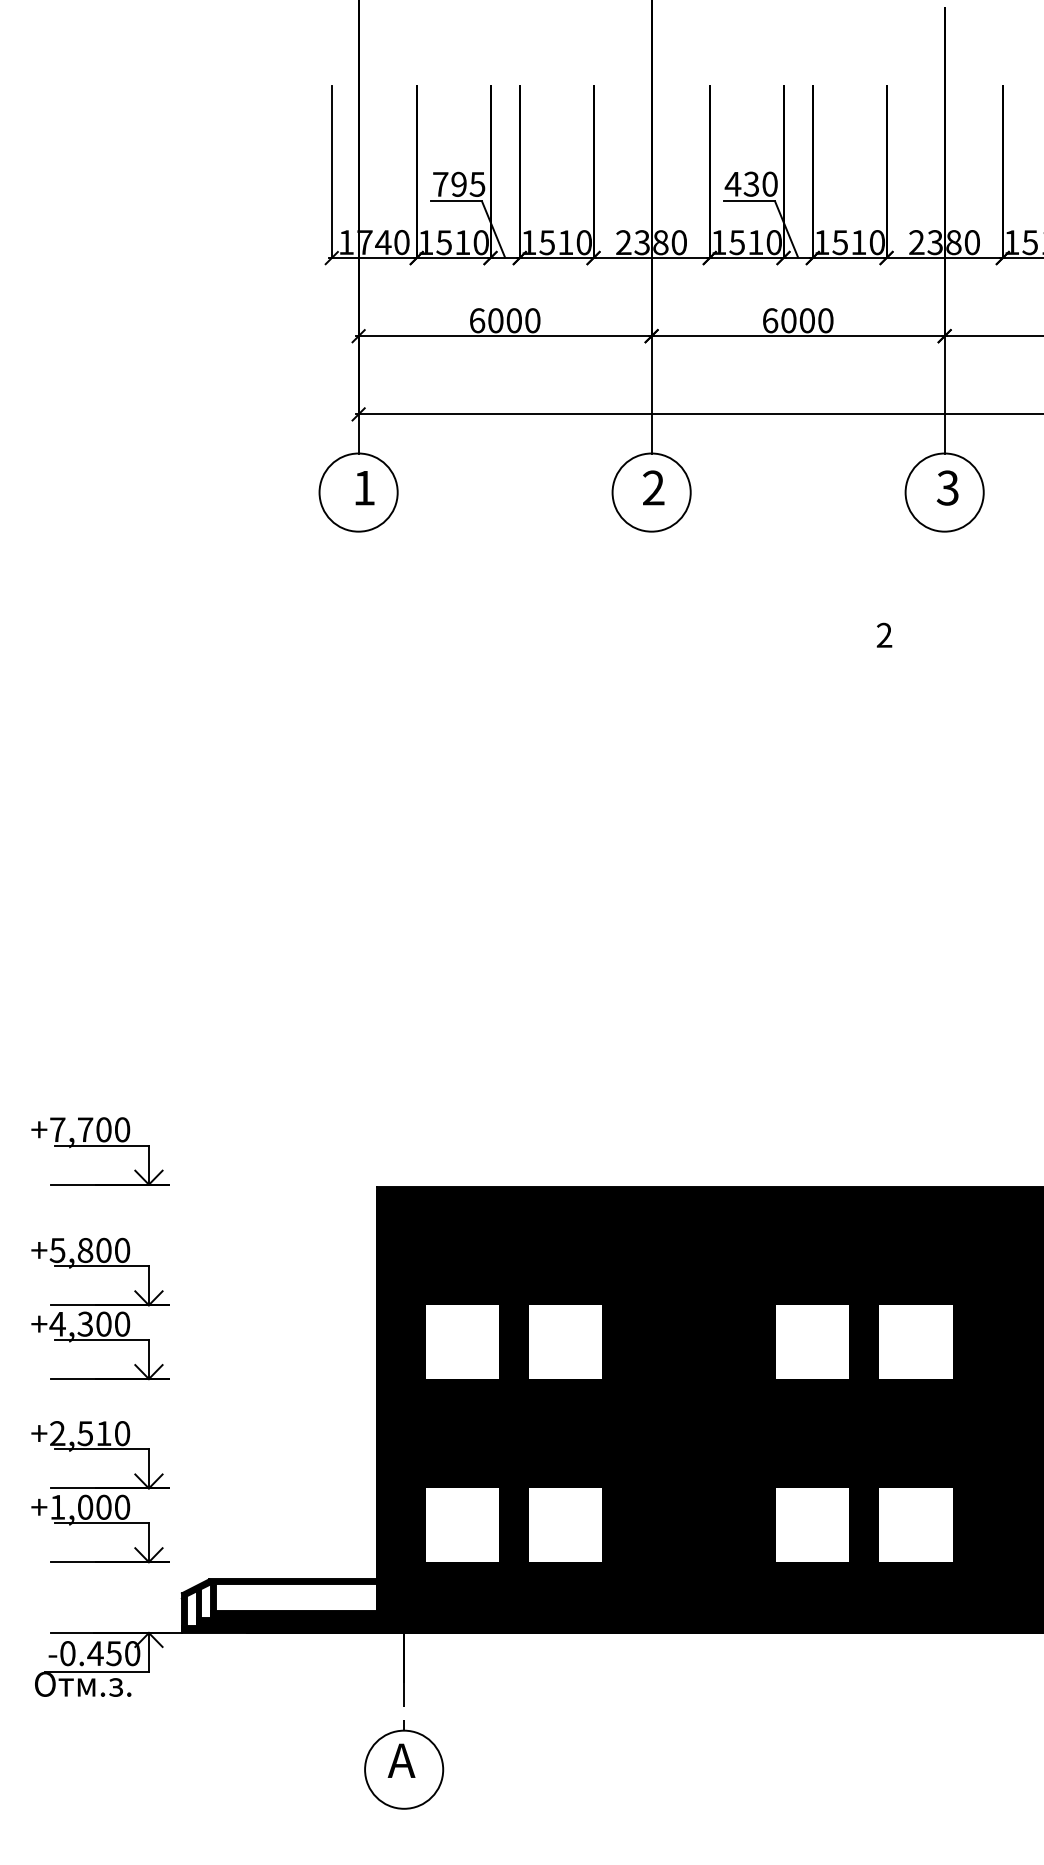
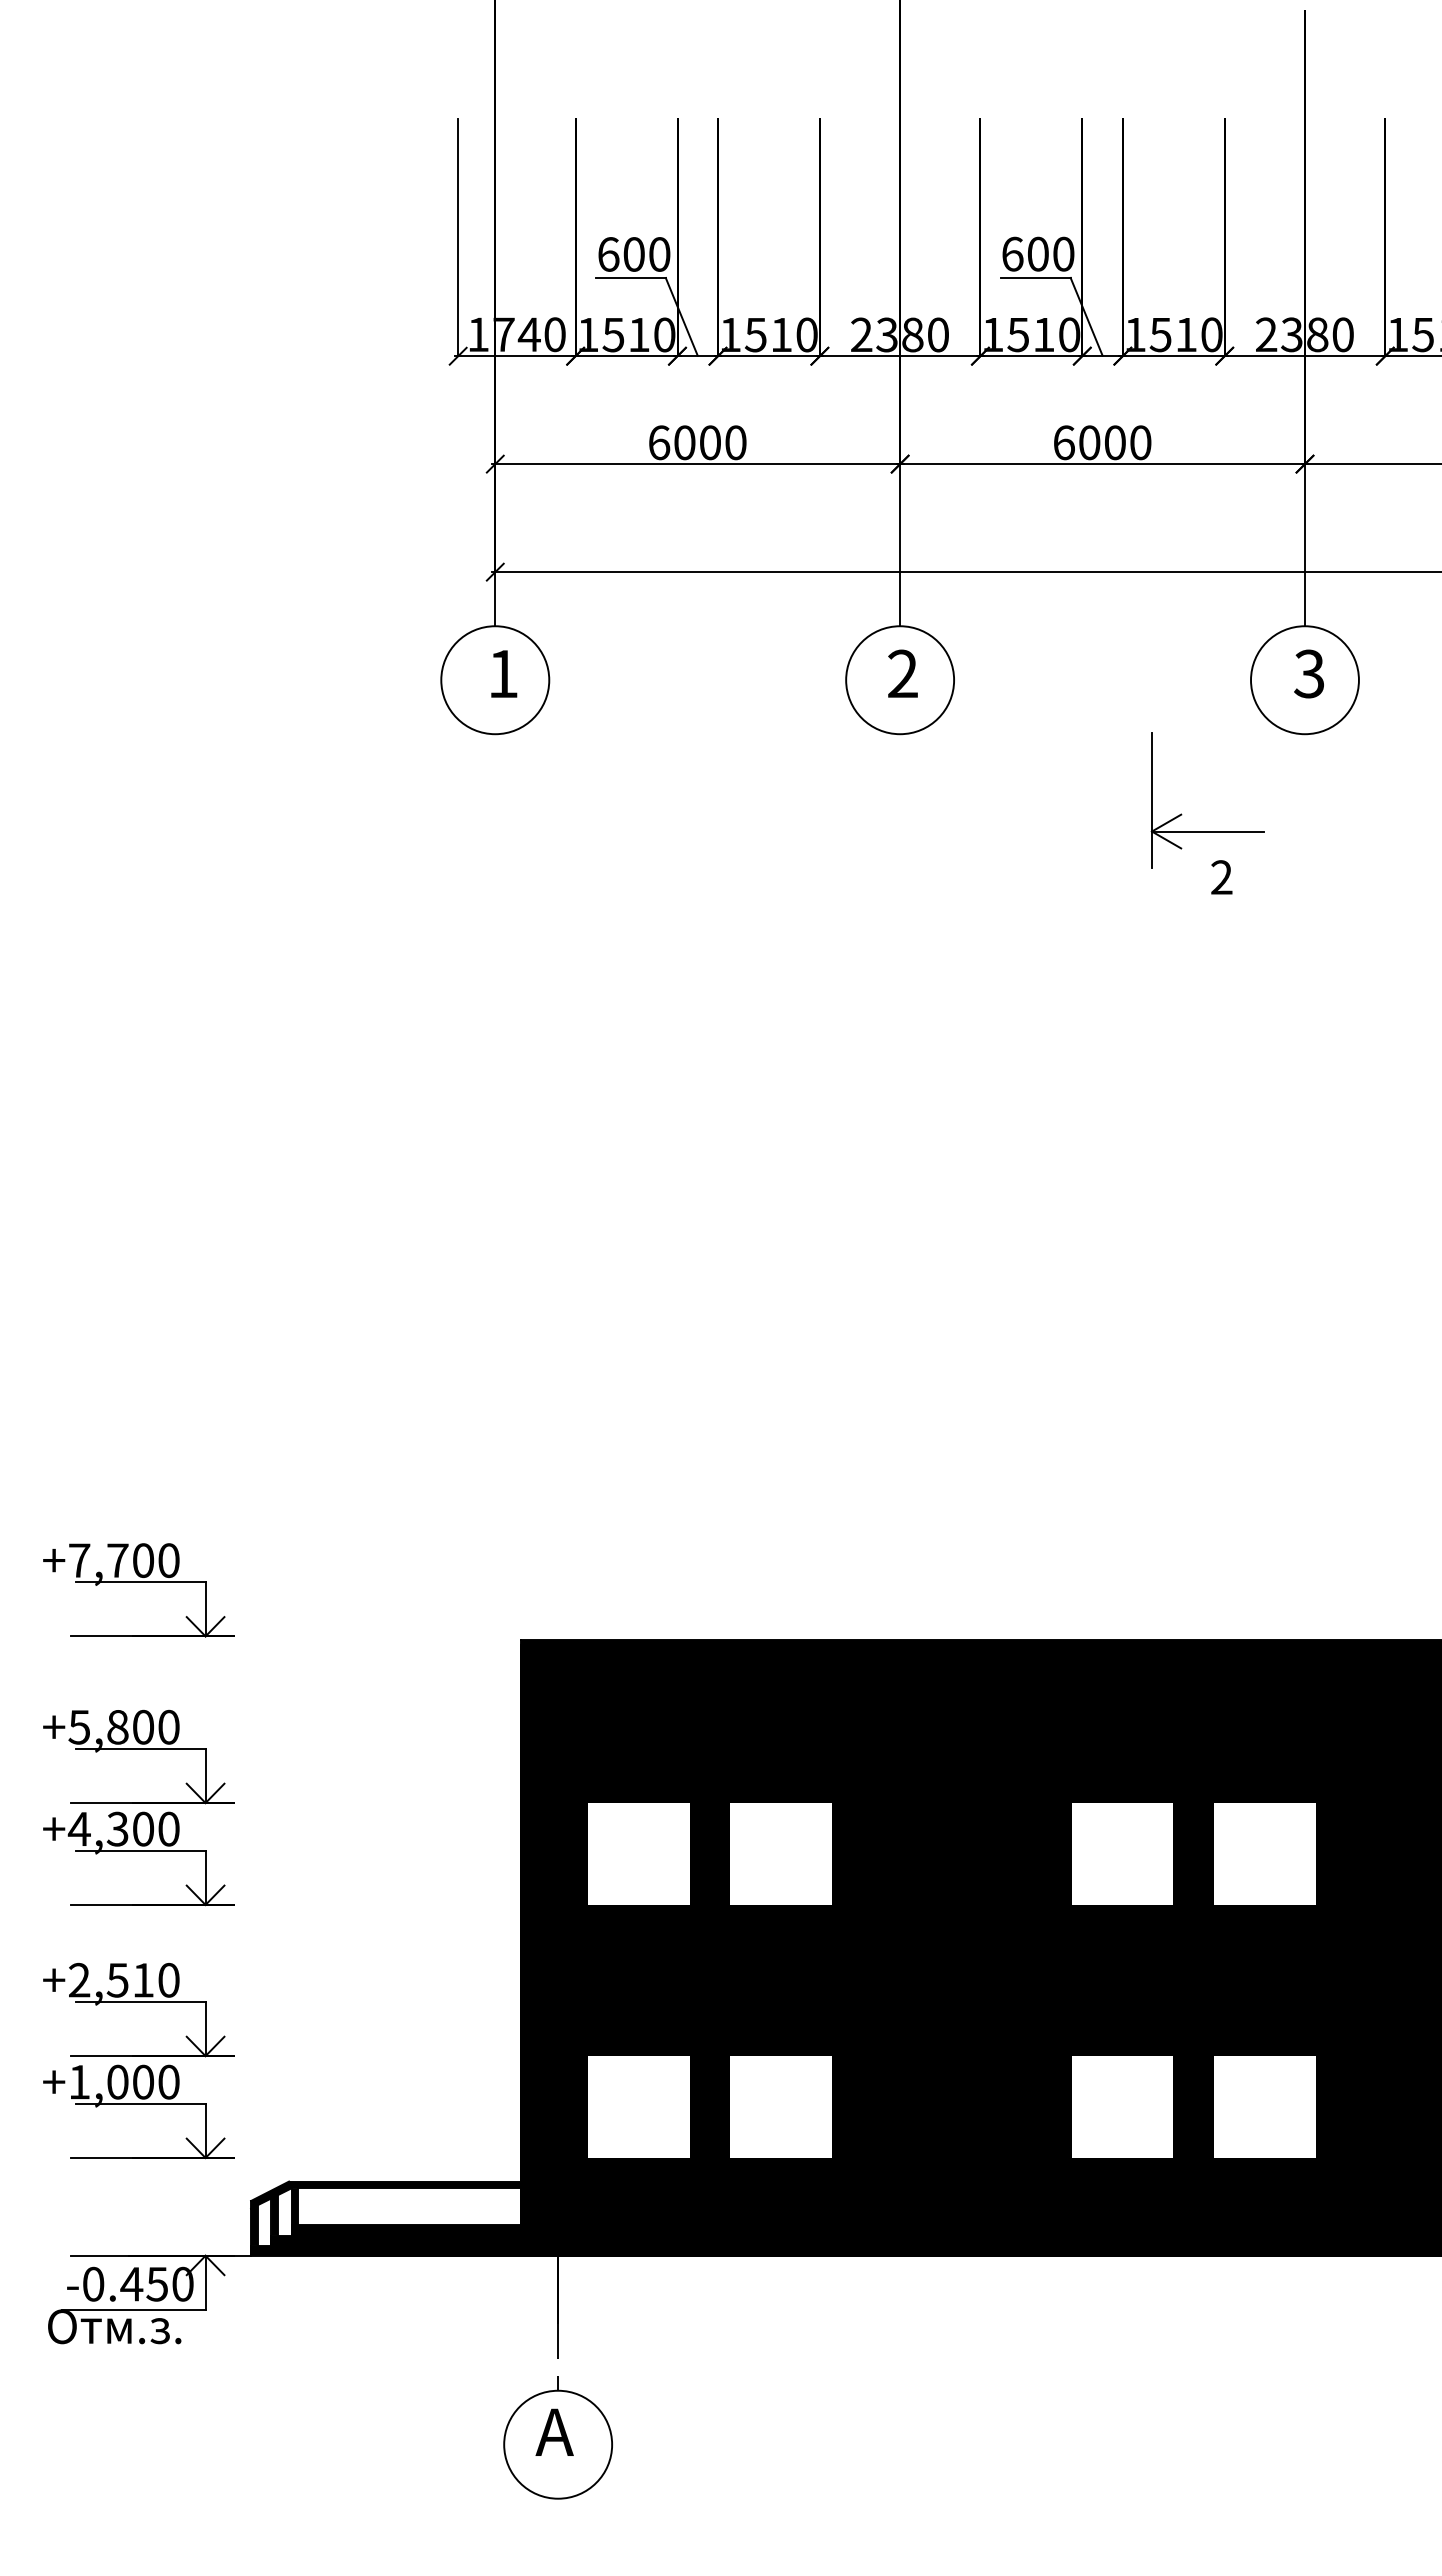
text: (741, 183) -> (1024, 253), 430 -> 600
text: (459, 184) -> (634, 254), 795 -> 600
part: (856, 589) -> (1182, 814), added

